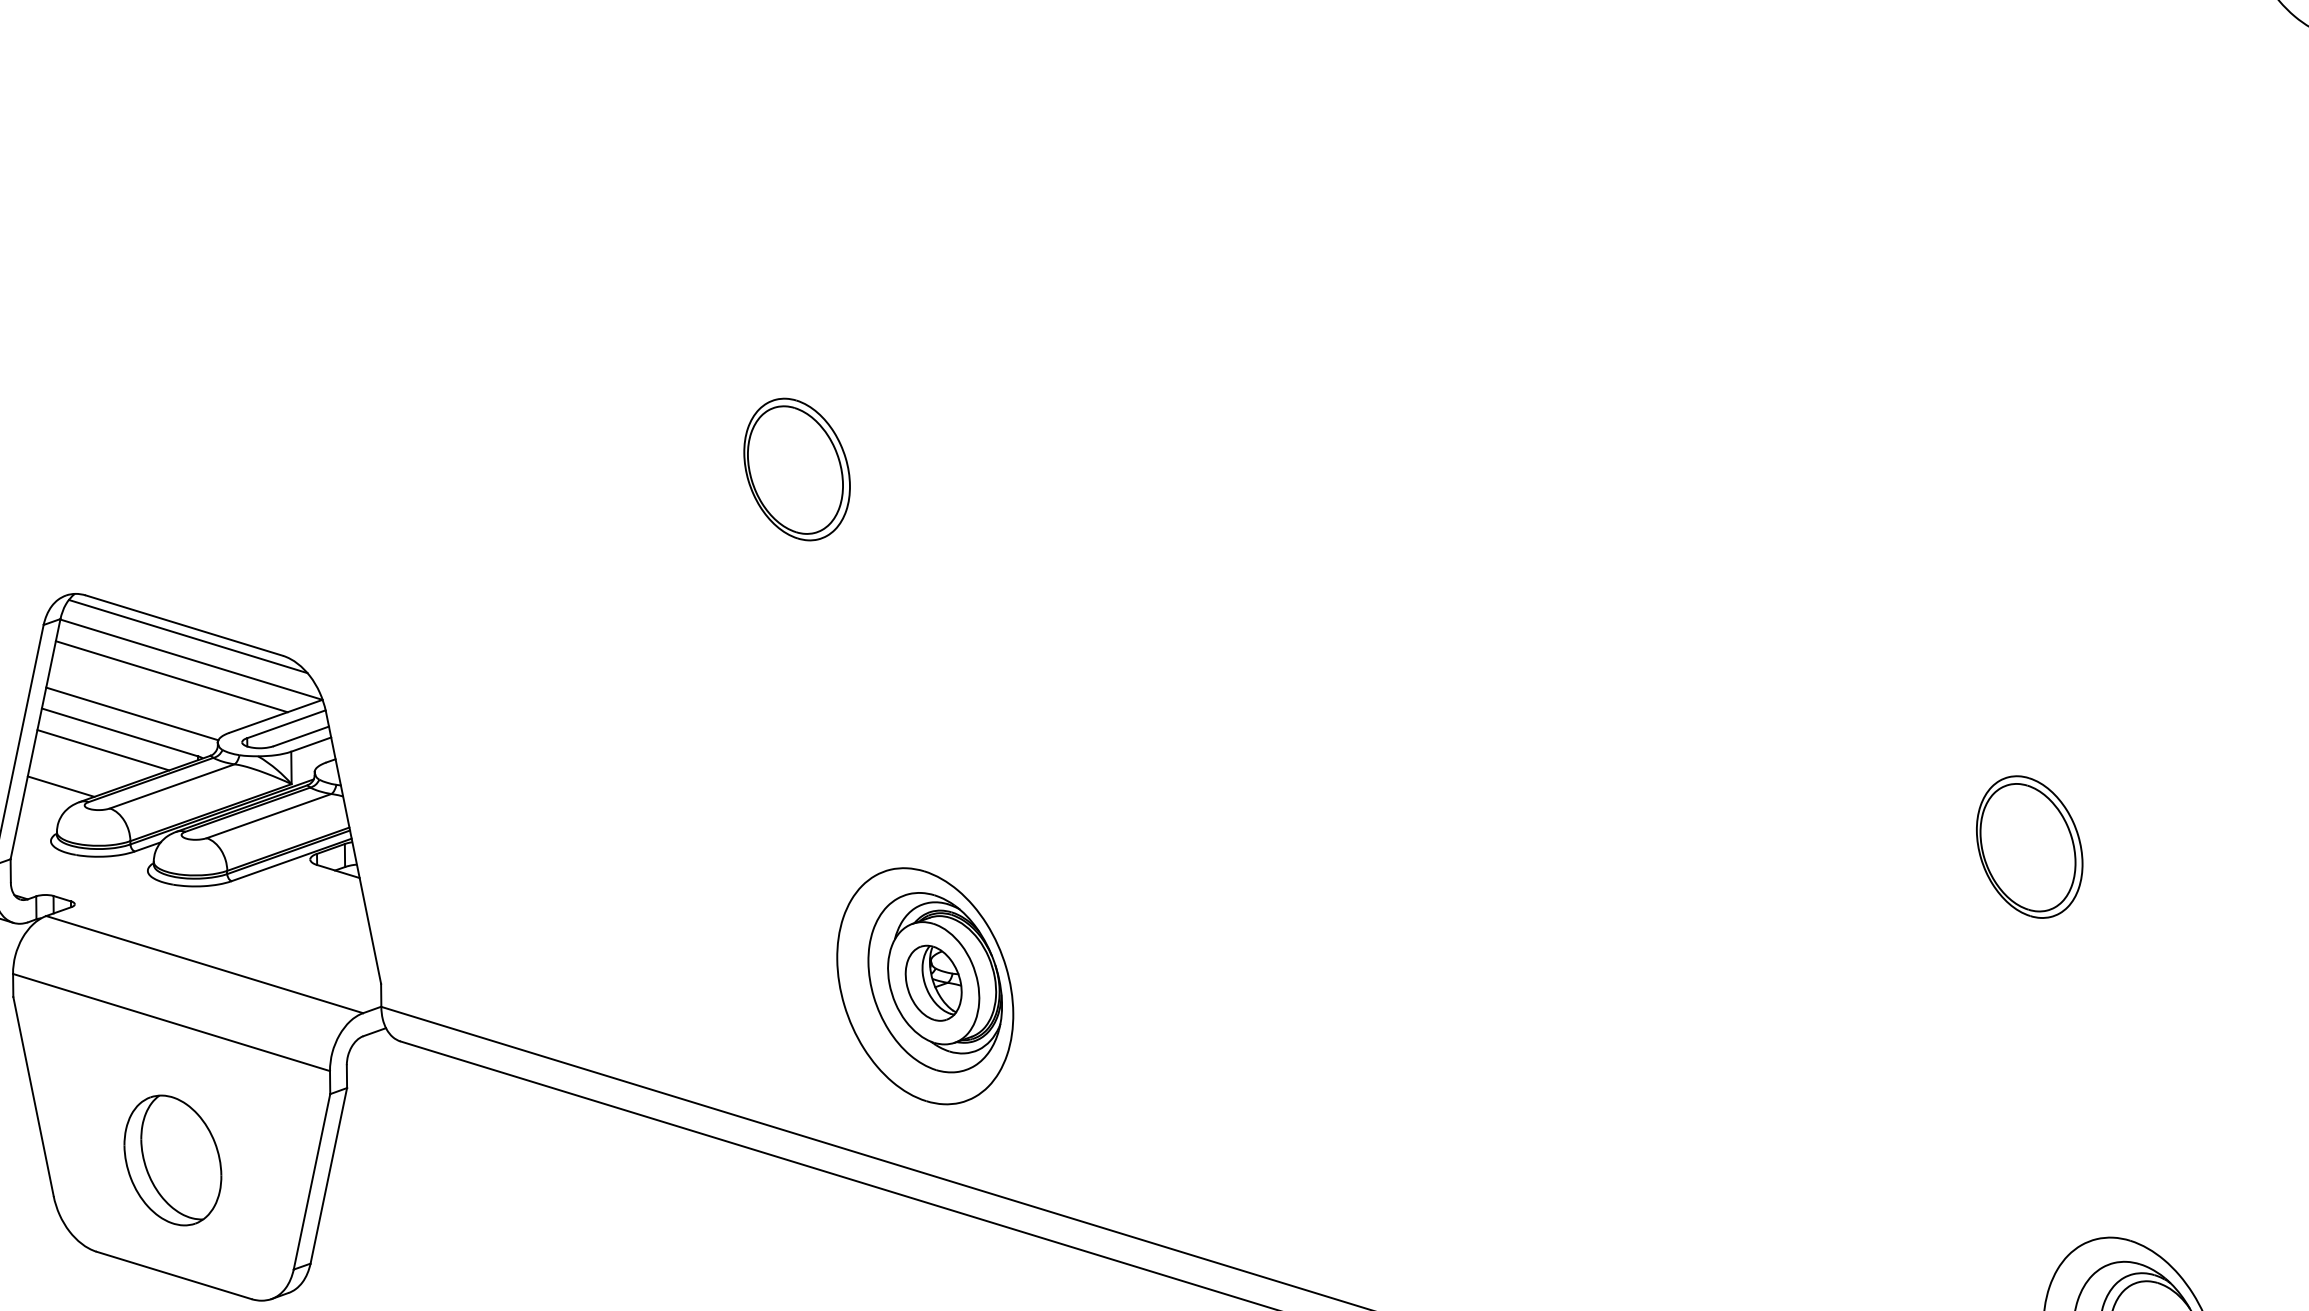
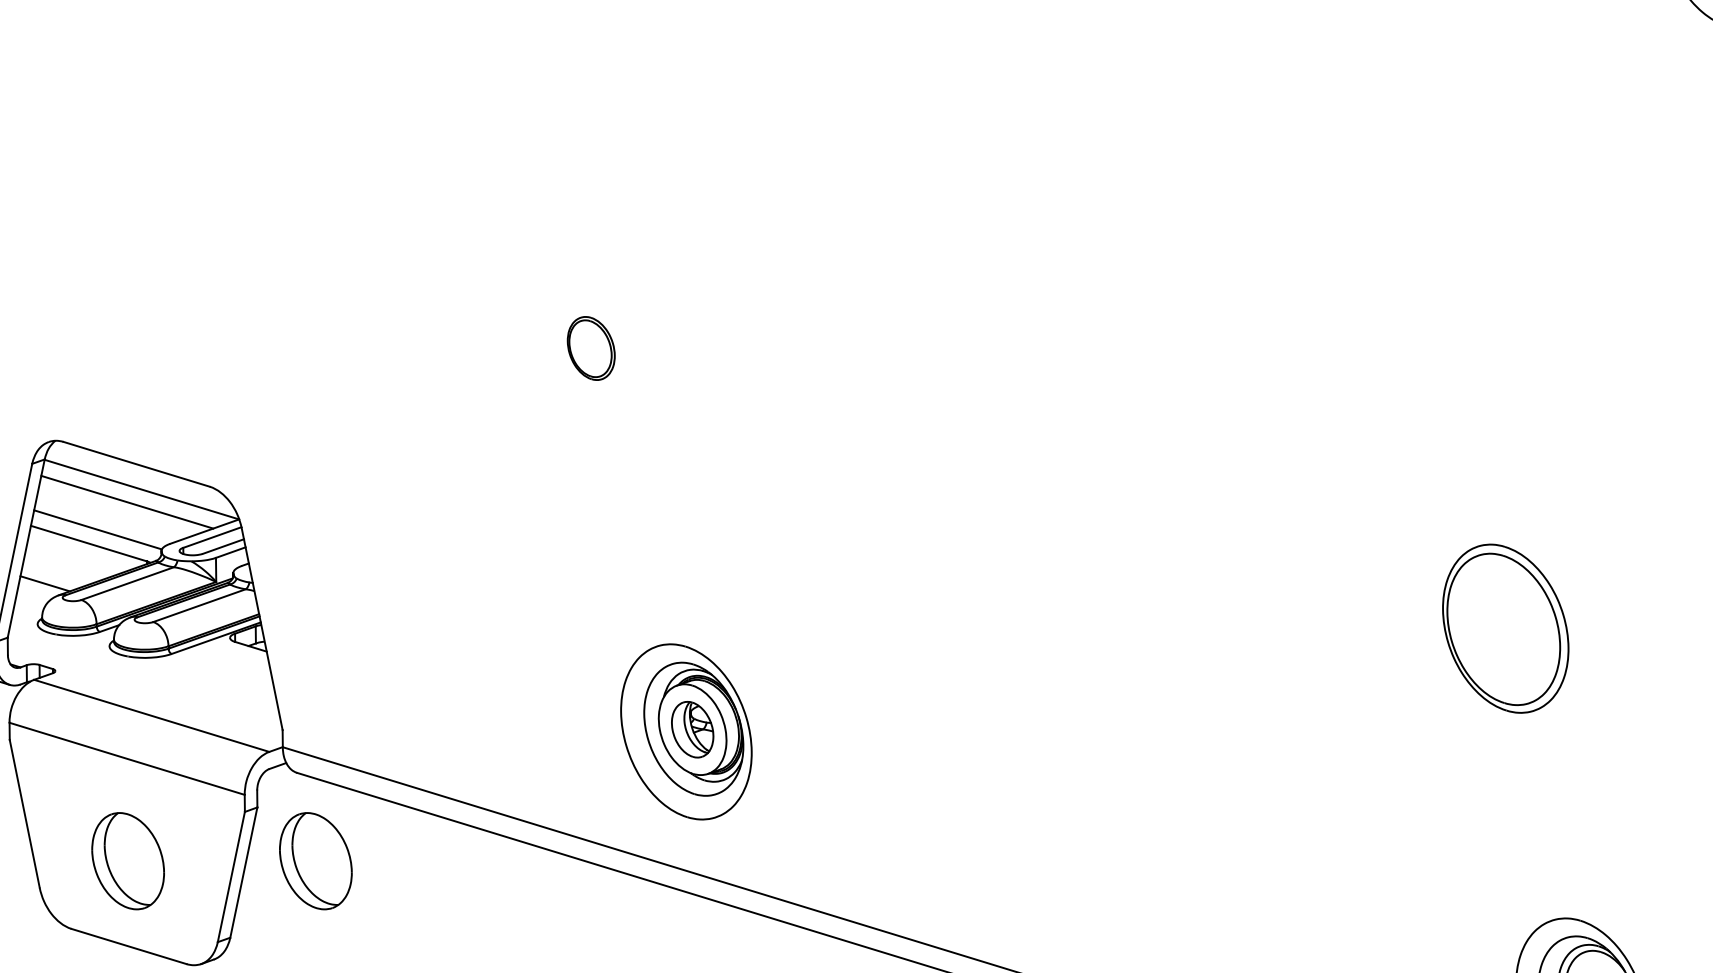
part: (796, 469) -> (590, 348), size x0.6
line: (188, 636) -> (139, 472), removed
line: (103, 750) -> (76, 556), removed
part: (2029, 846) -> (1505, 628), size x1.6
part: (425, 1160) -> (315, 861), added

